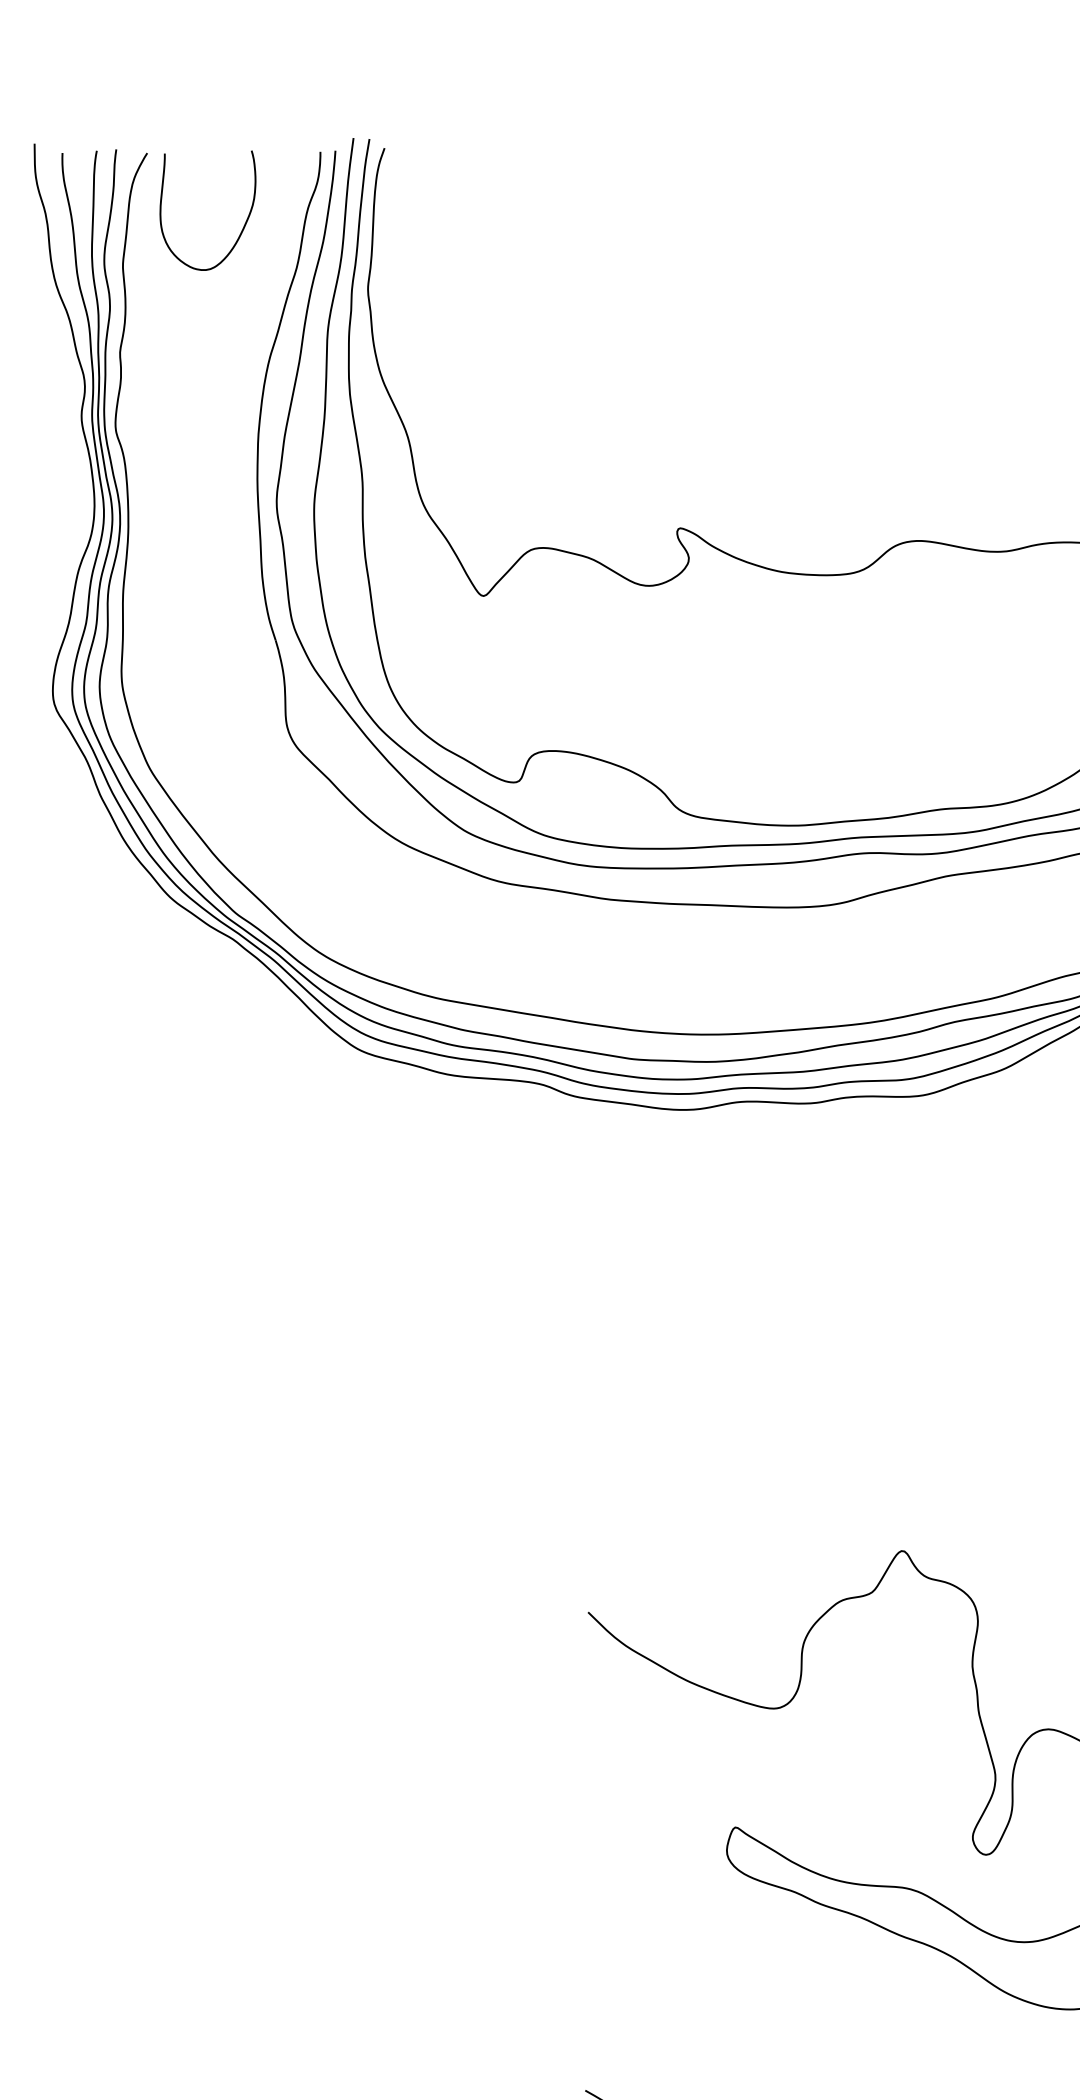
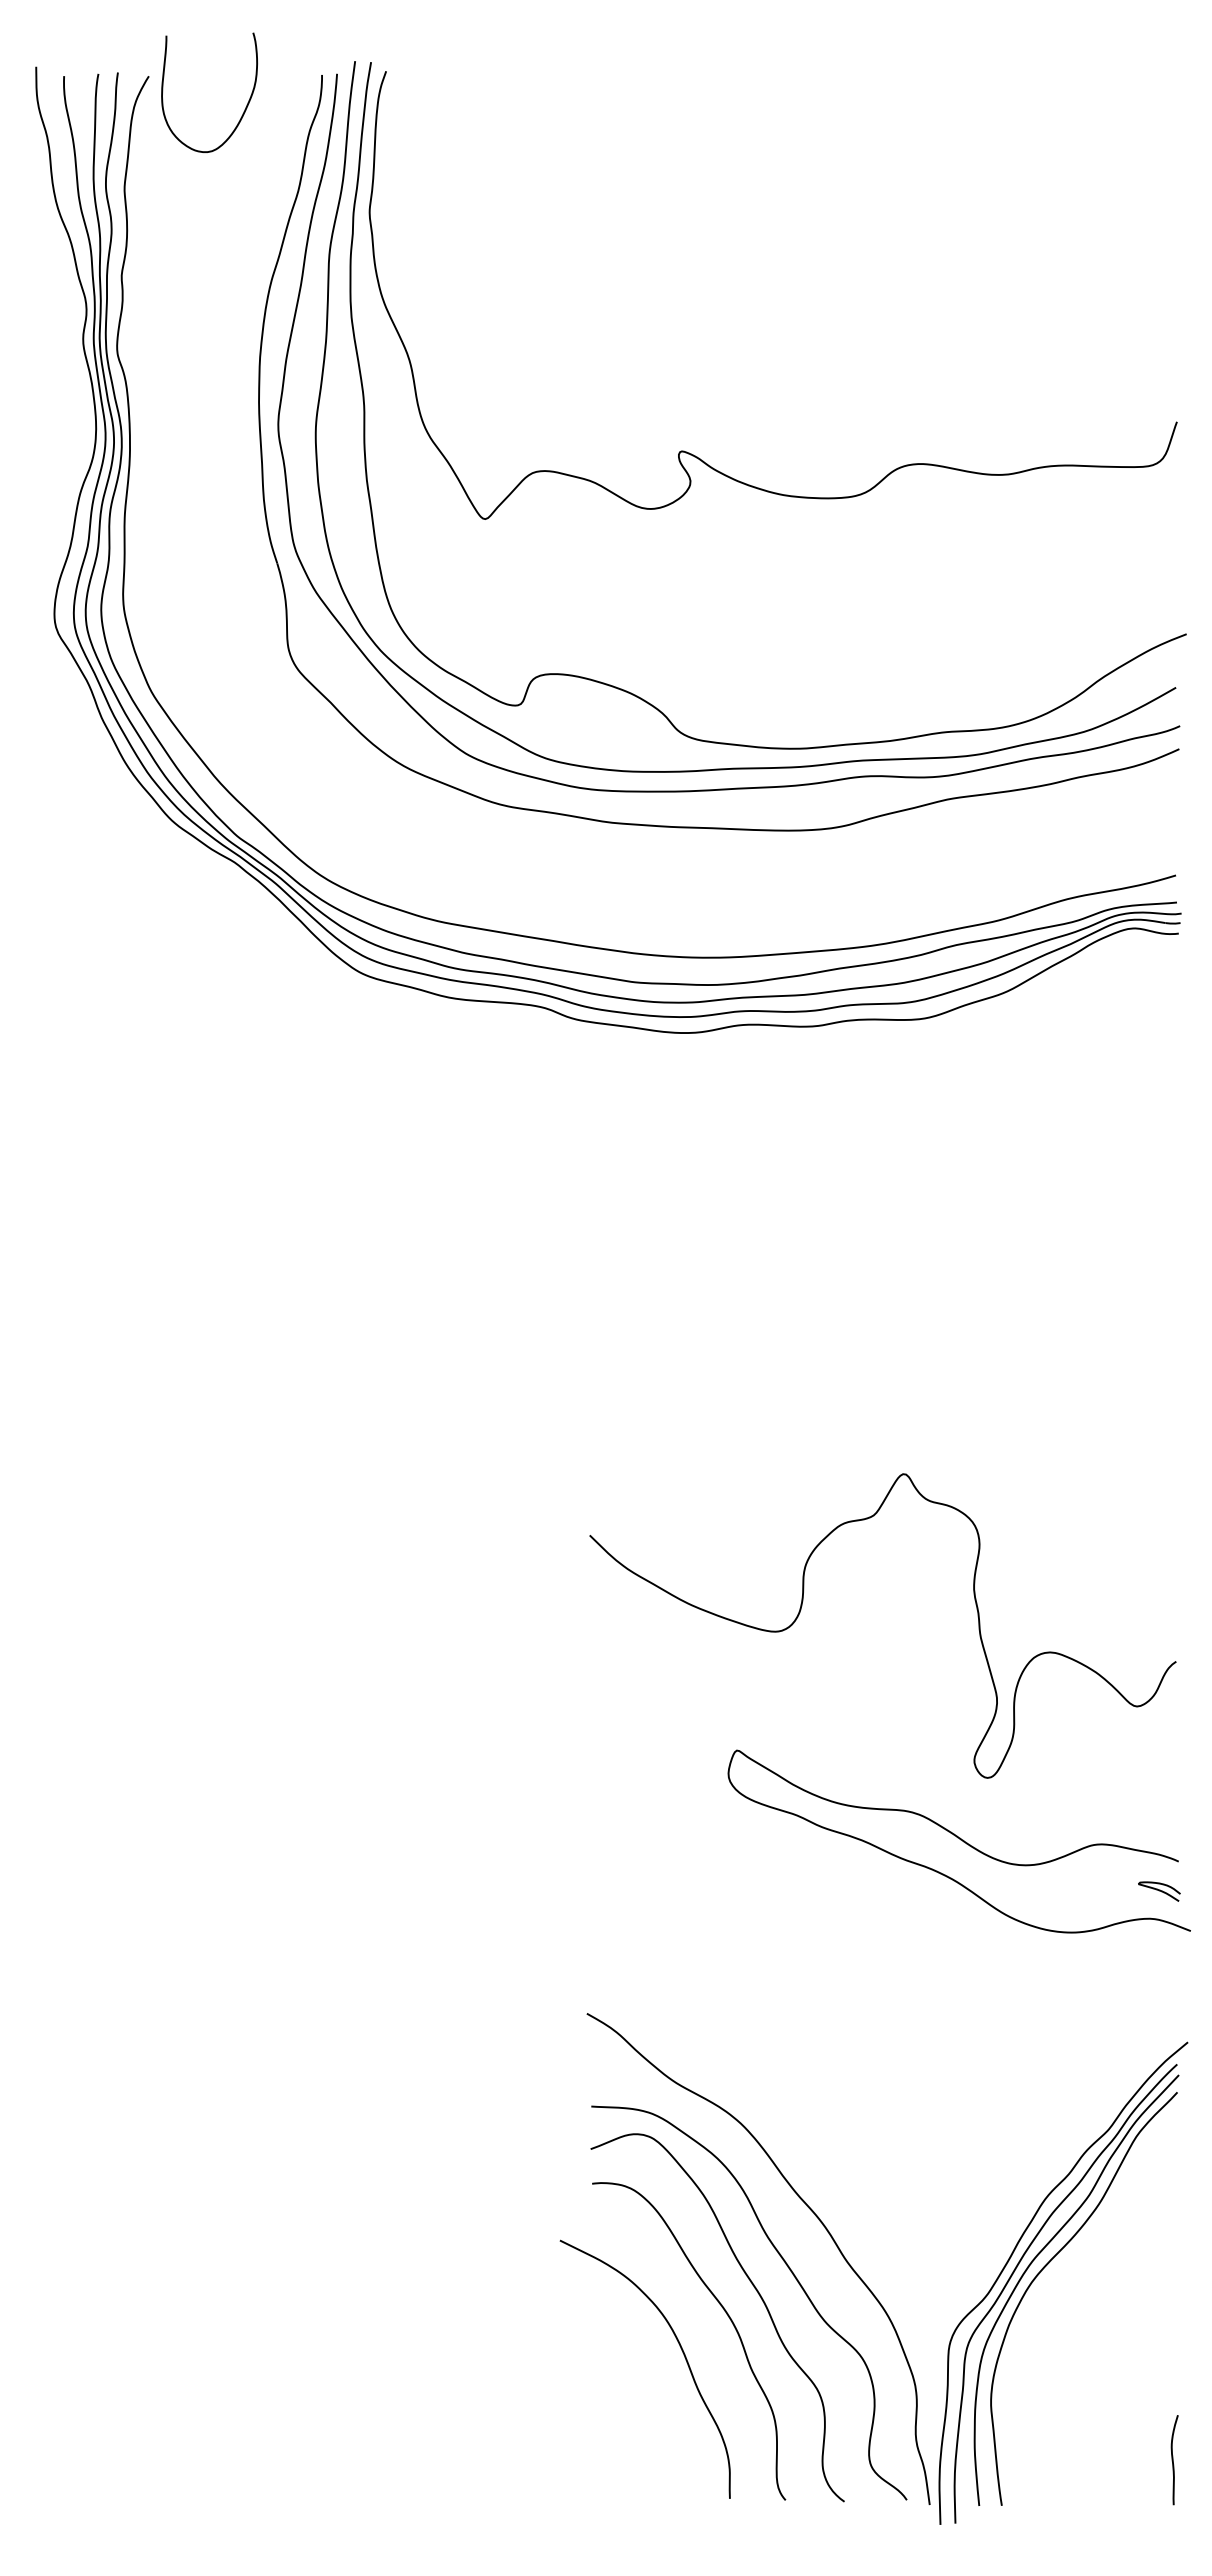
curve: (244, 222) -> (246, 104), moved

